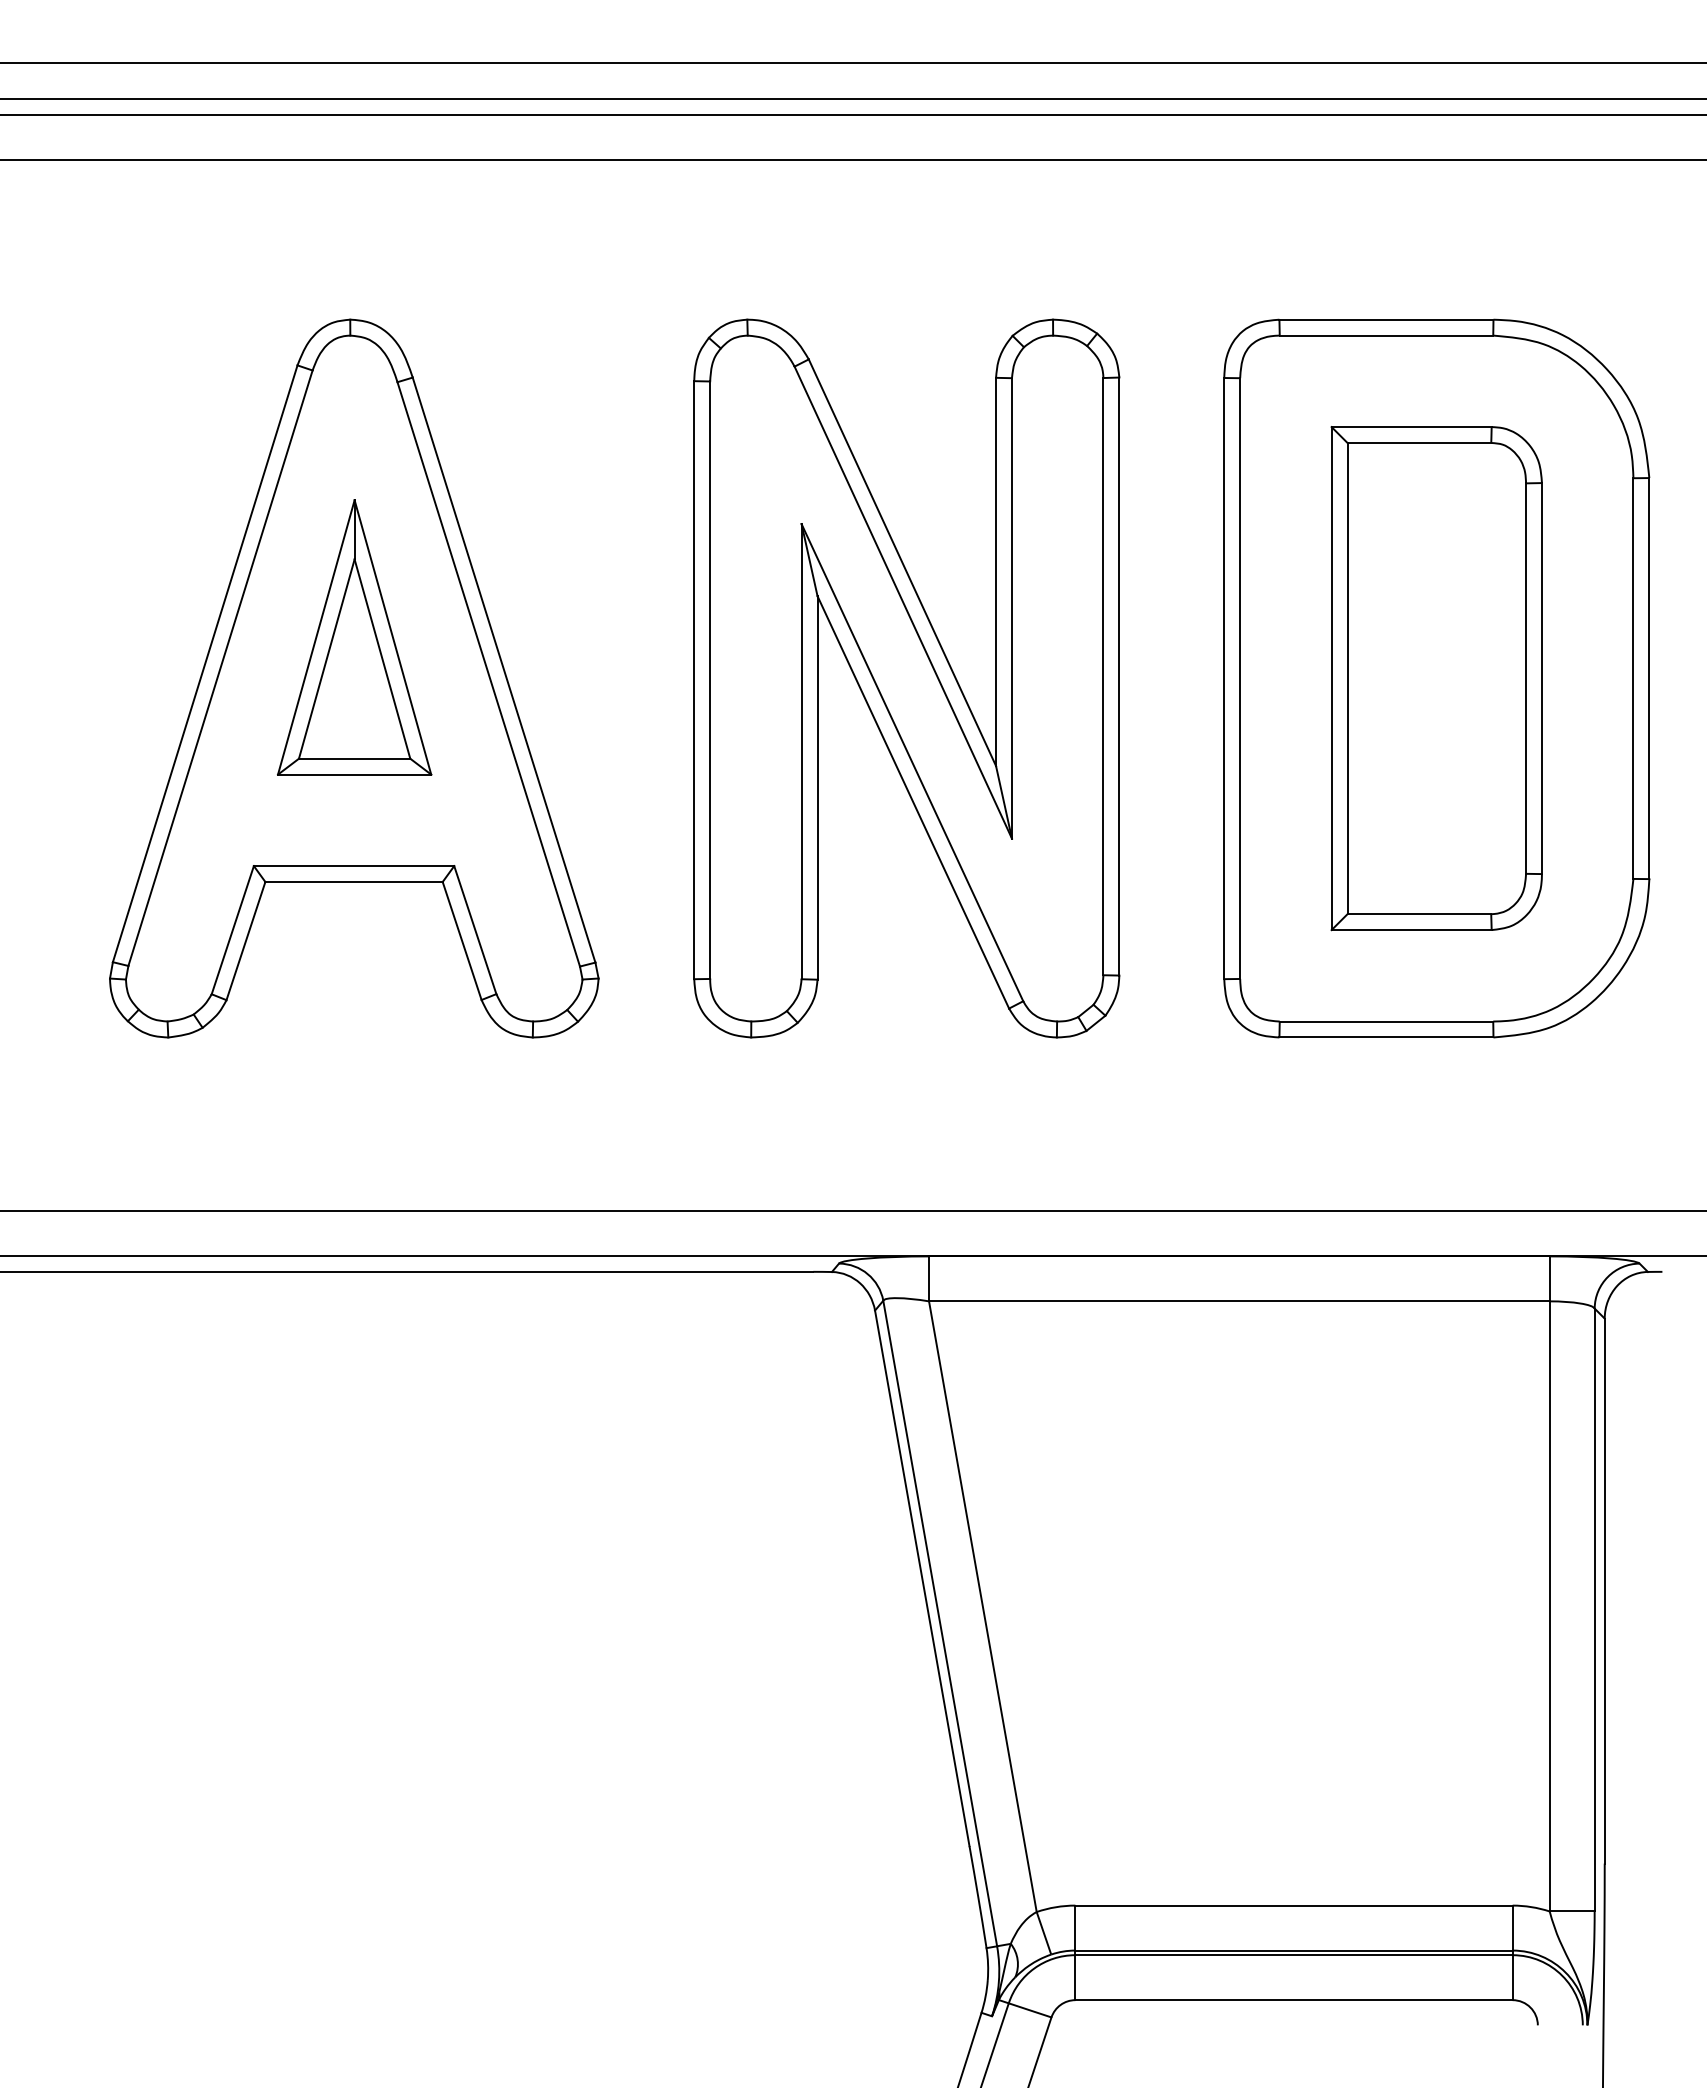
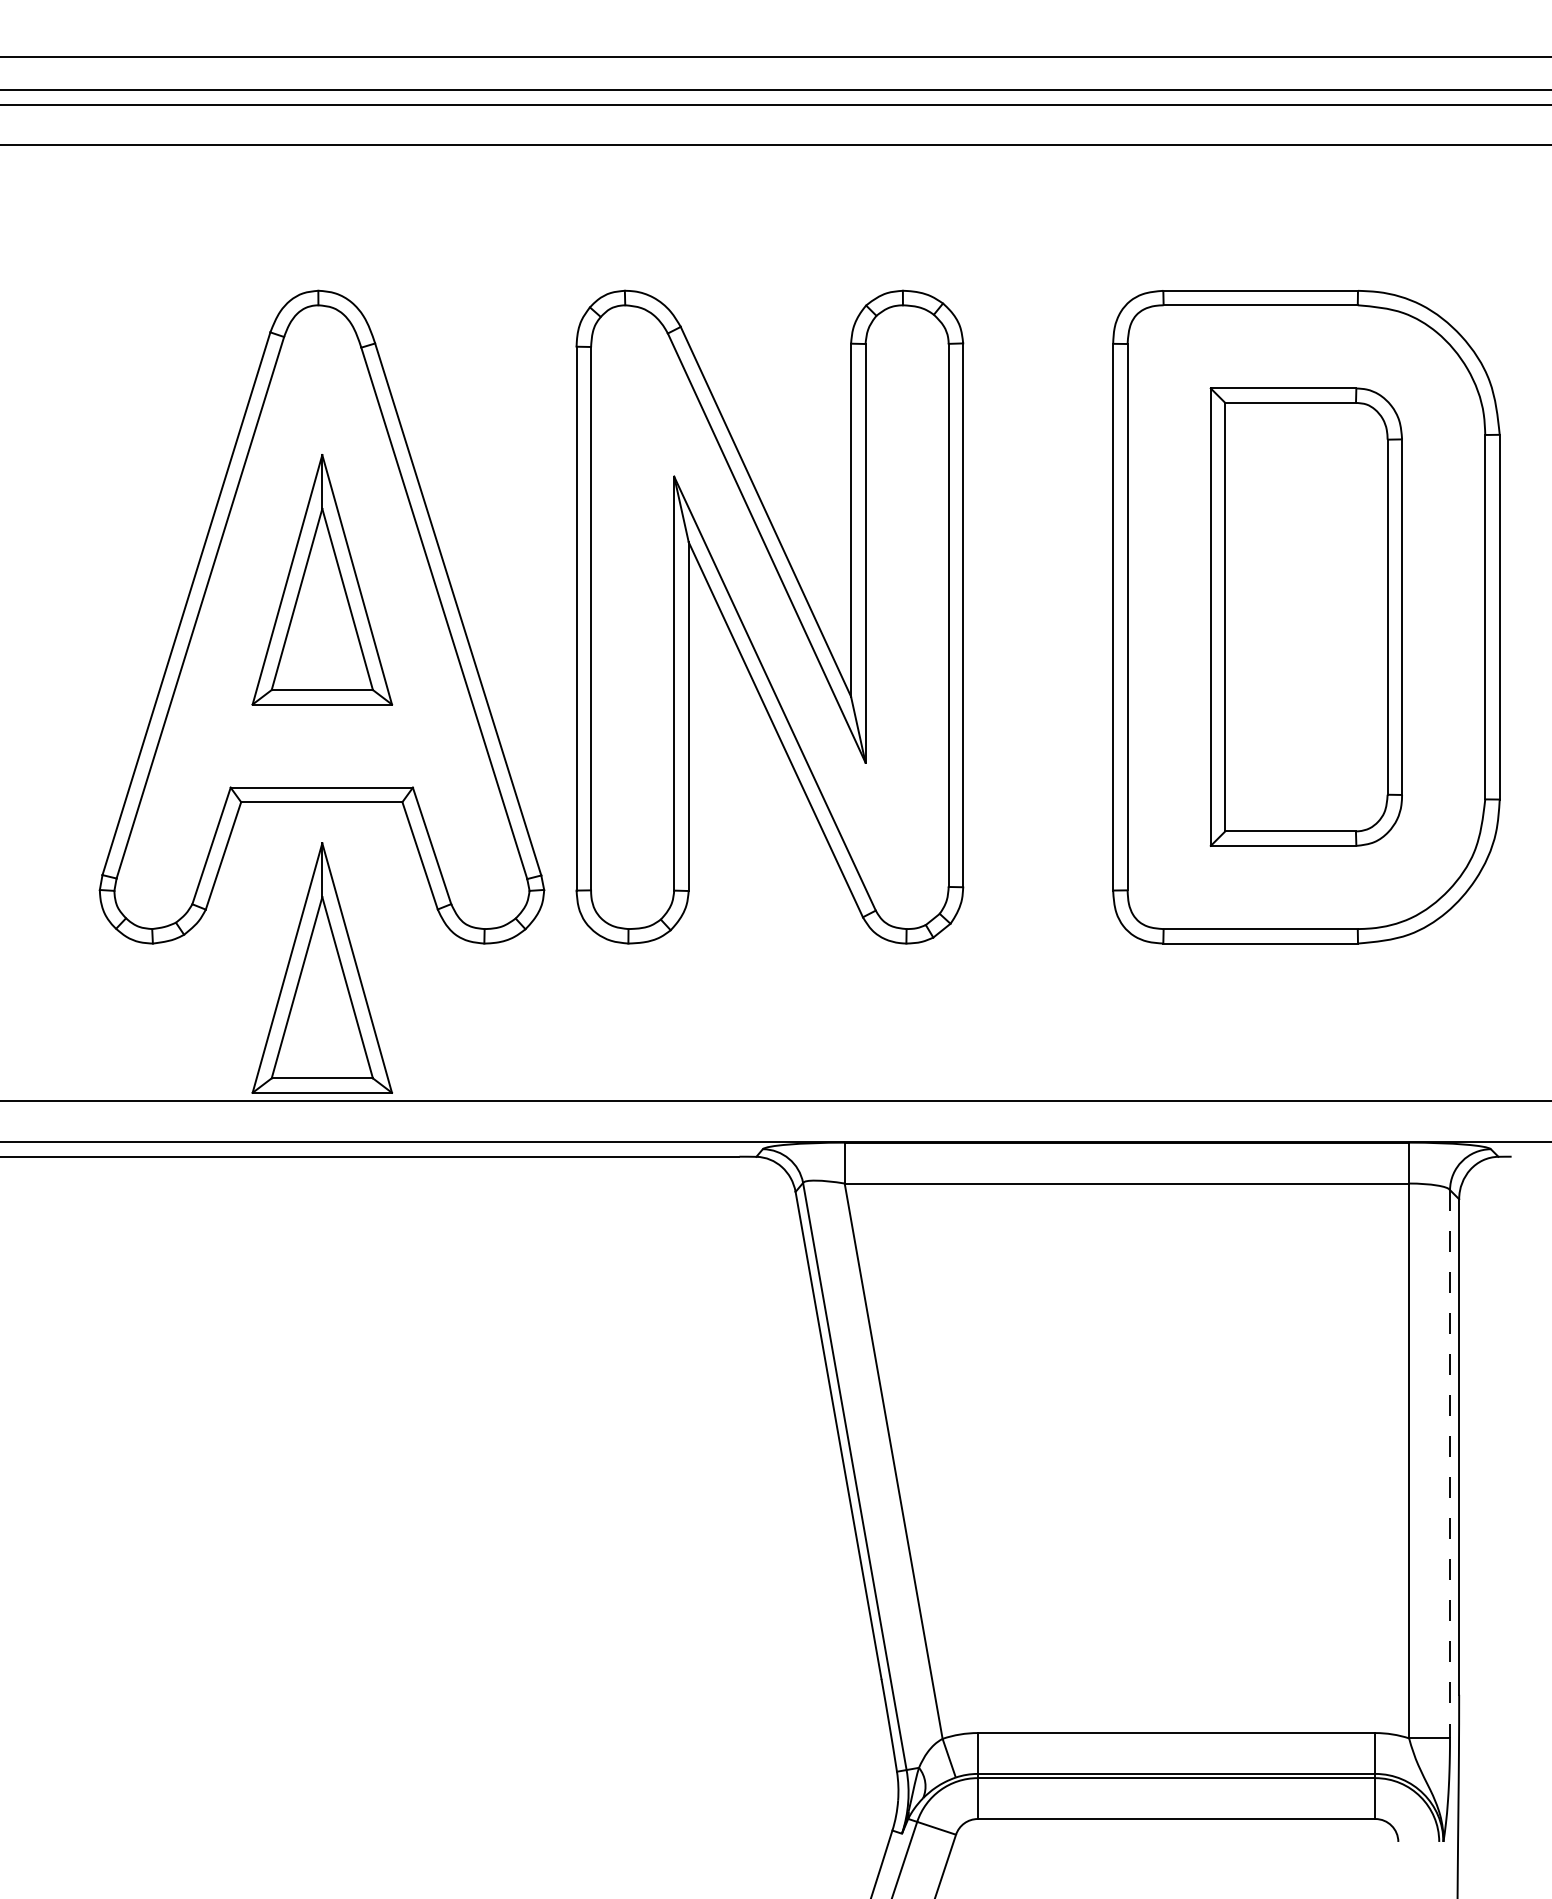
part: (906, 678) -> (769, 617), moved
part: (354, 1064) -> (322, 968), added
line: (1594, 1610) -> (1449, 1464), solid -> dashed

